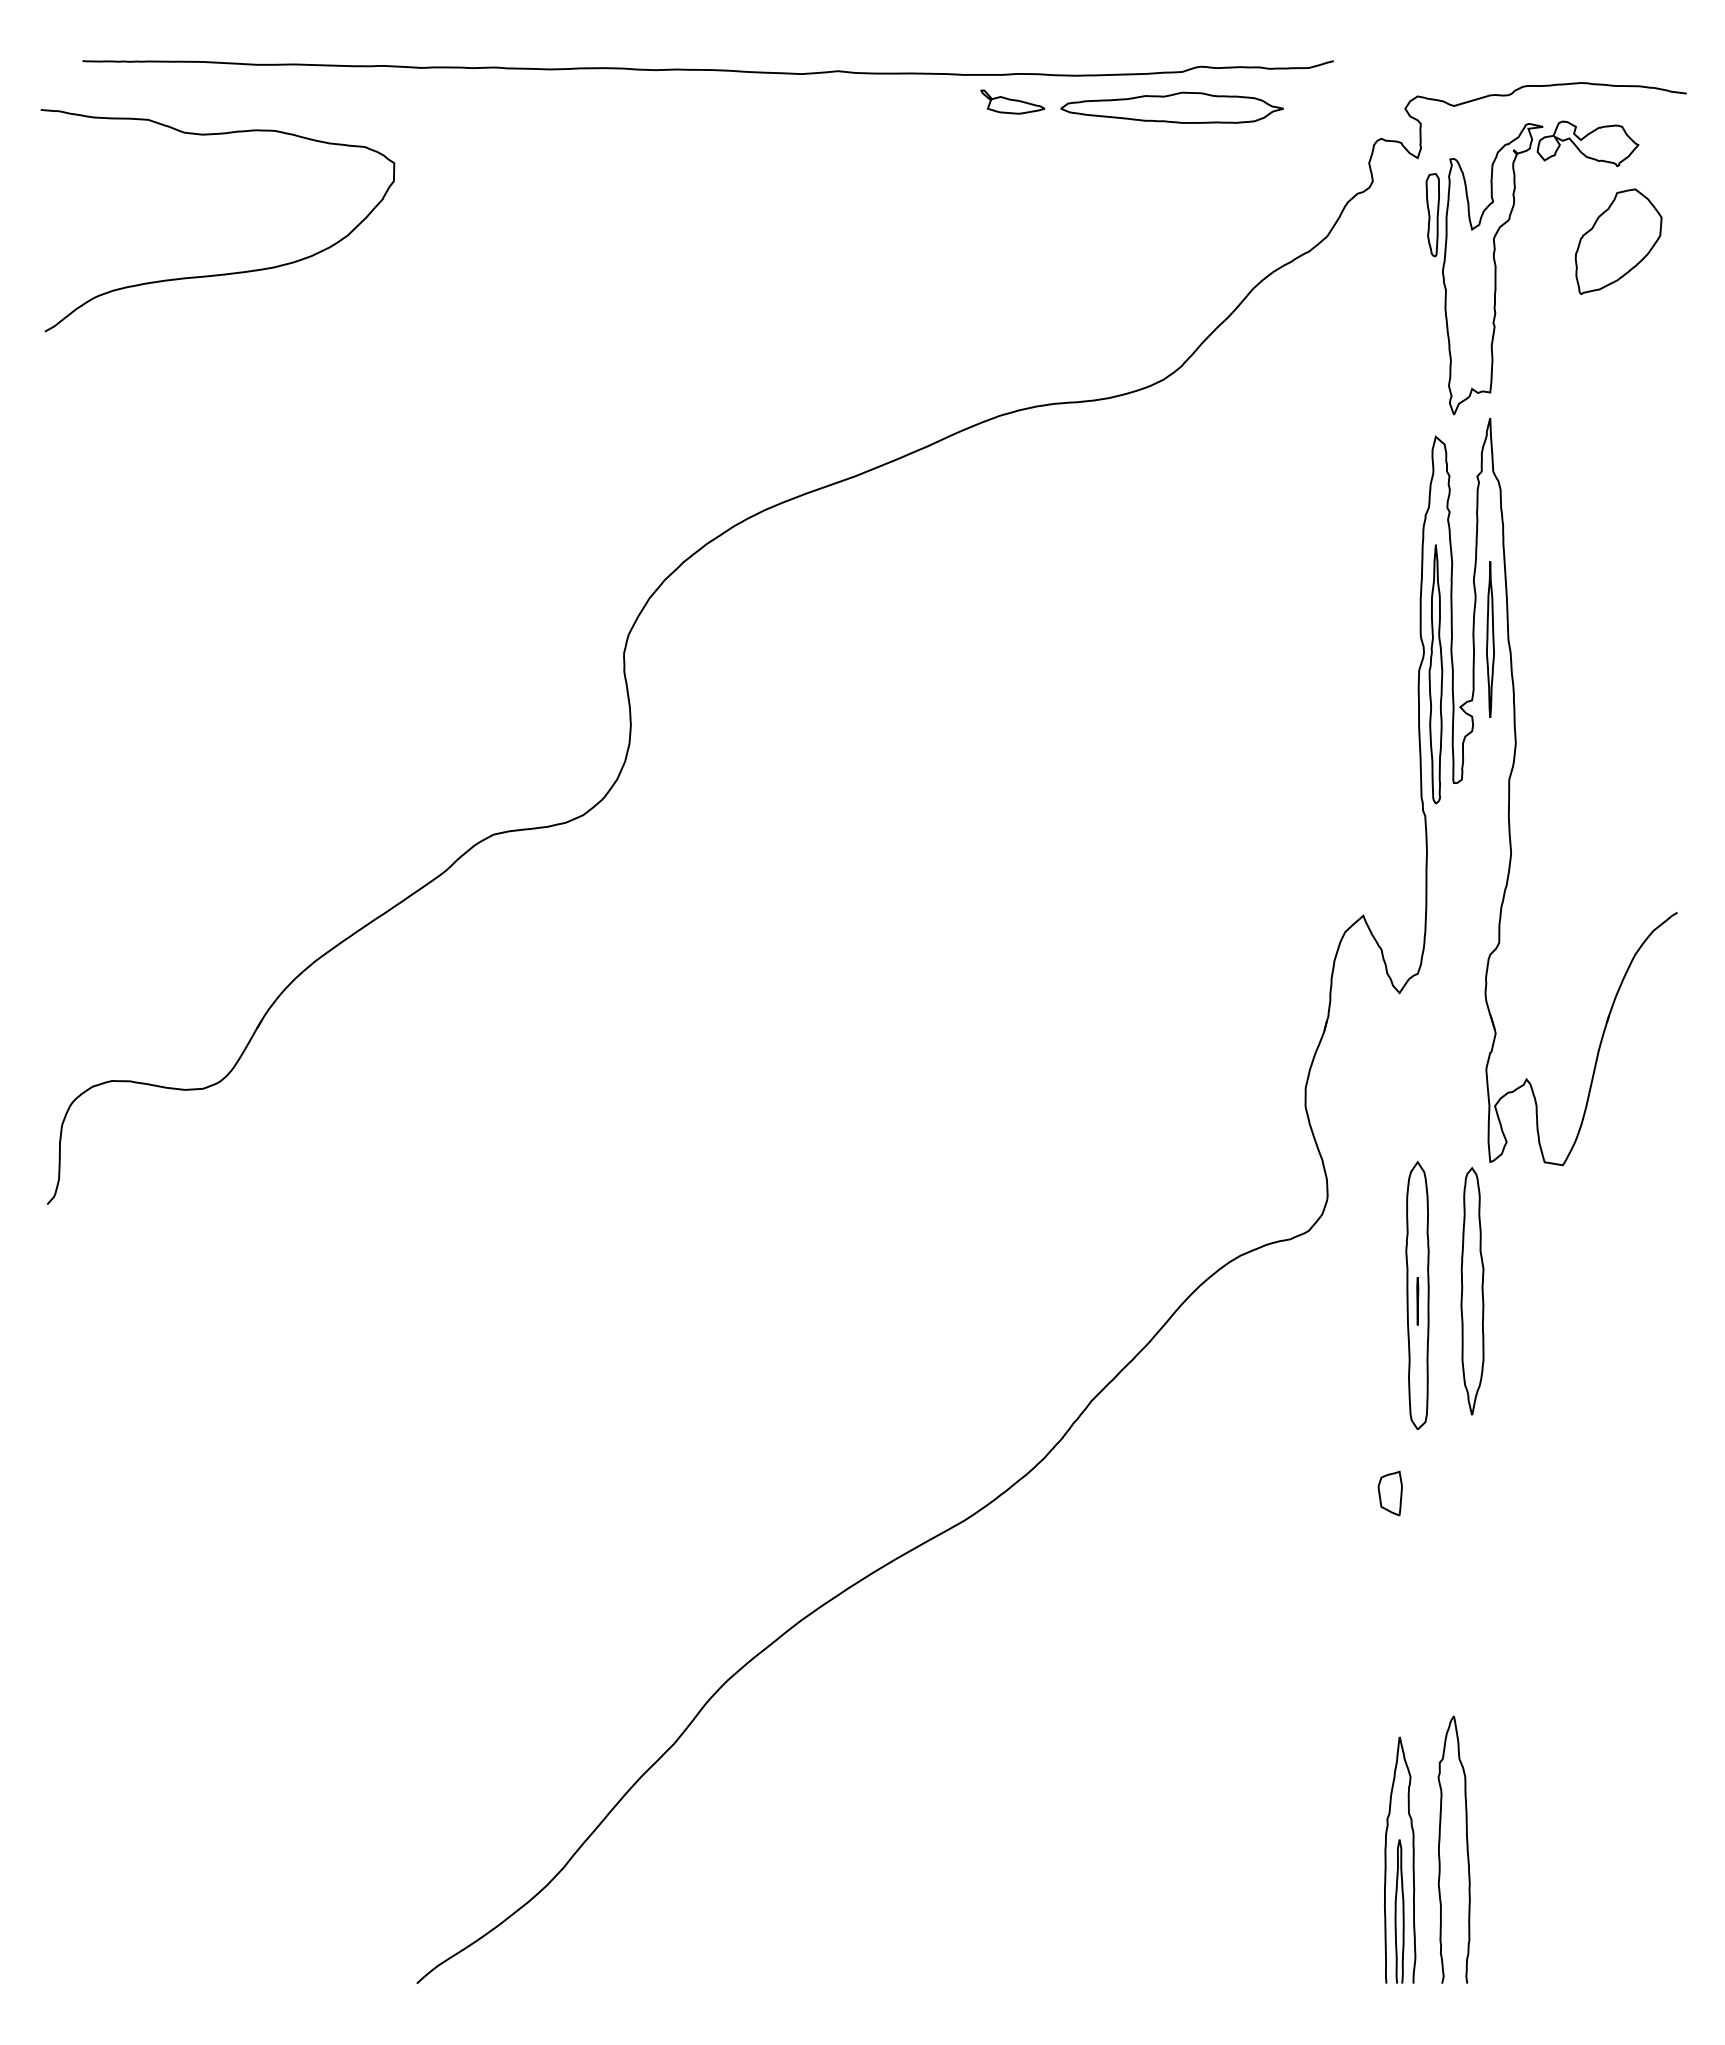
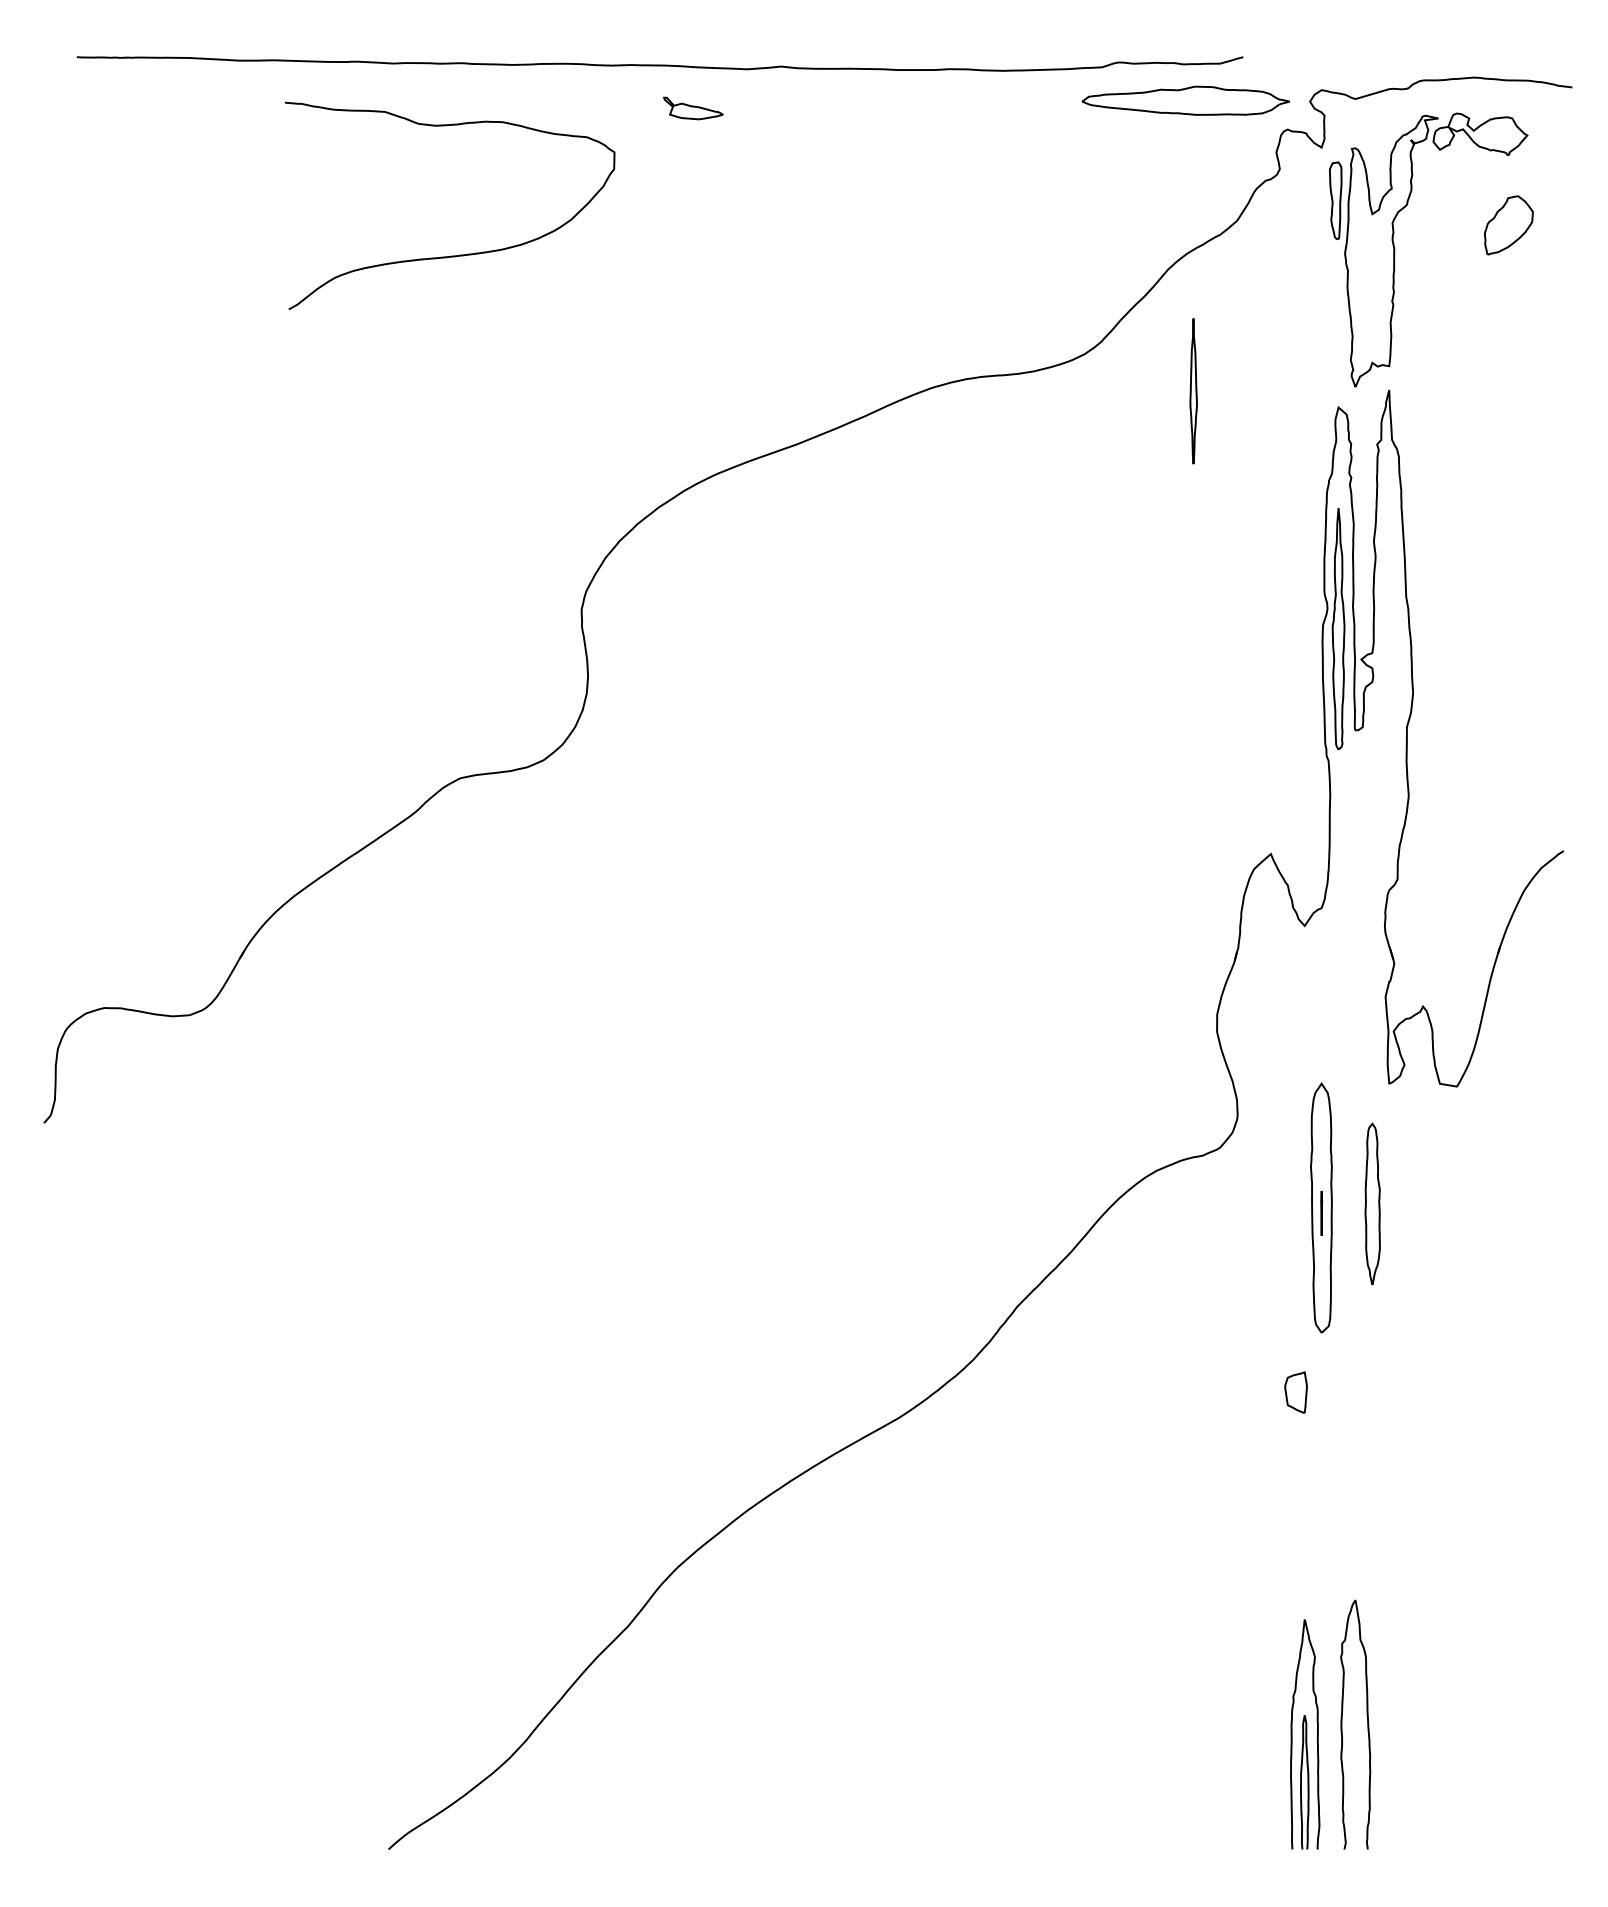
part: (1012, 101) -> (693, 107), moved
part: (1171, 107) -> (1185, 100), moved
part: (1618, 241) -> (1508, 225), size x0.6
curve: (222, 273) -> (454, 255), moved
part: (1490, 639) -> (1193, 391), moved
part: (1472, 1291) -> (1372, 1204), size x0.7

